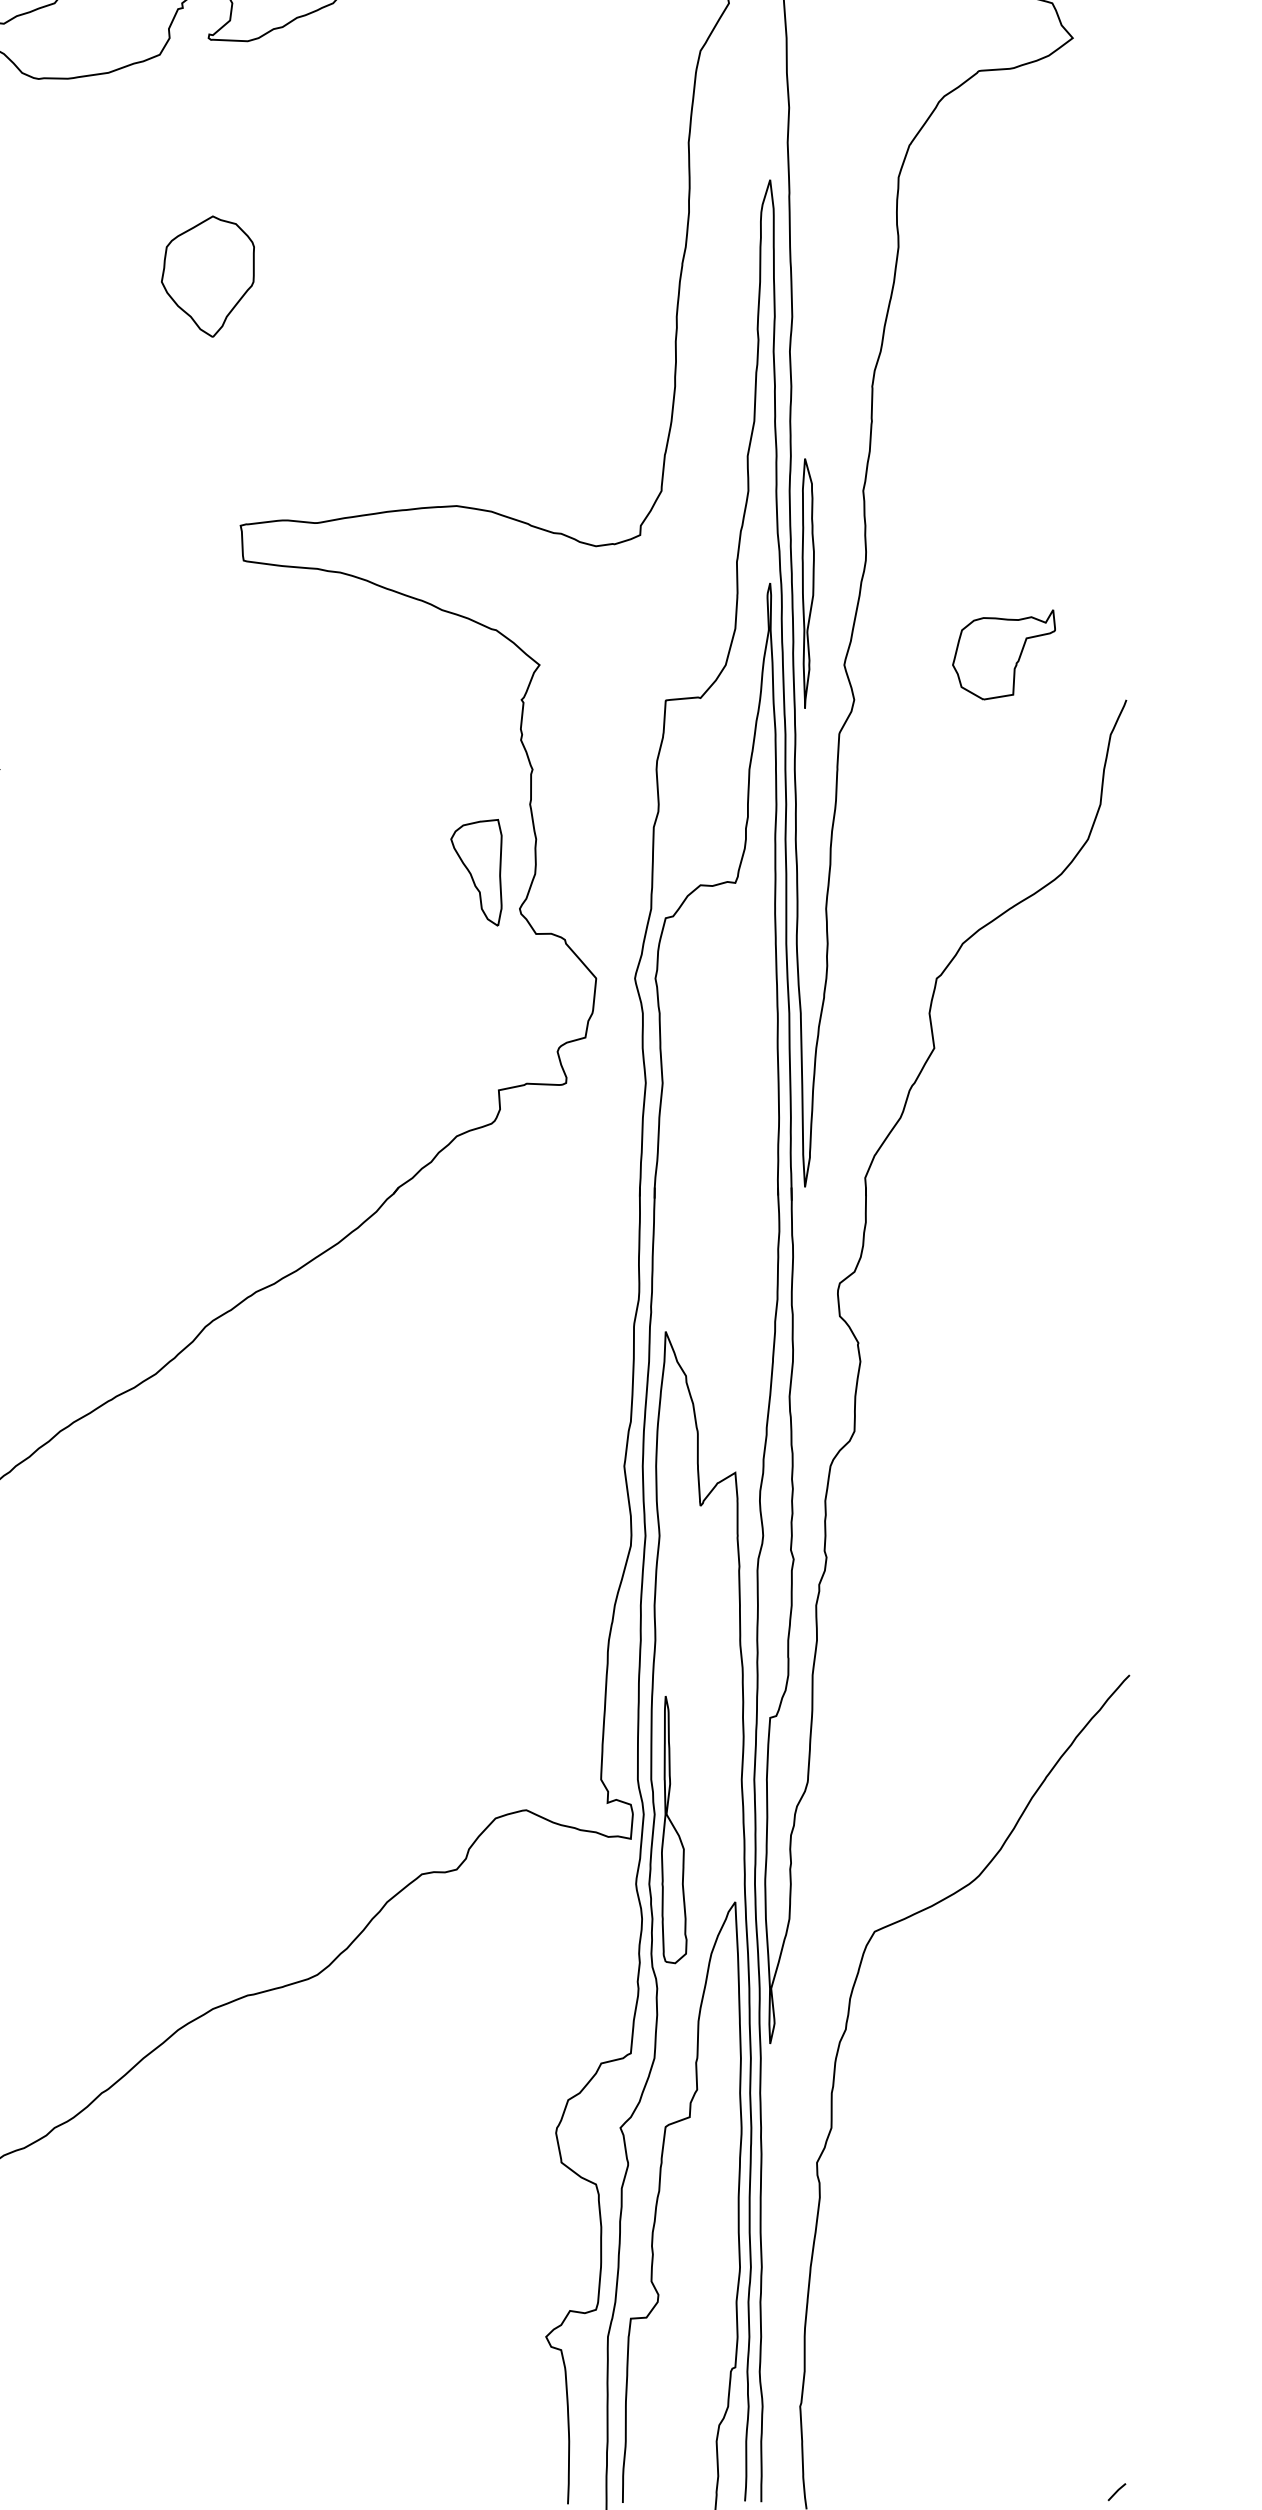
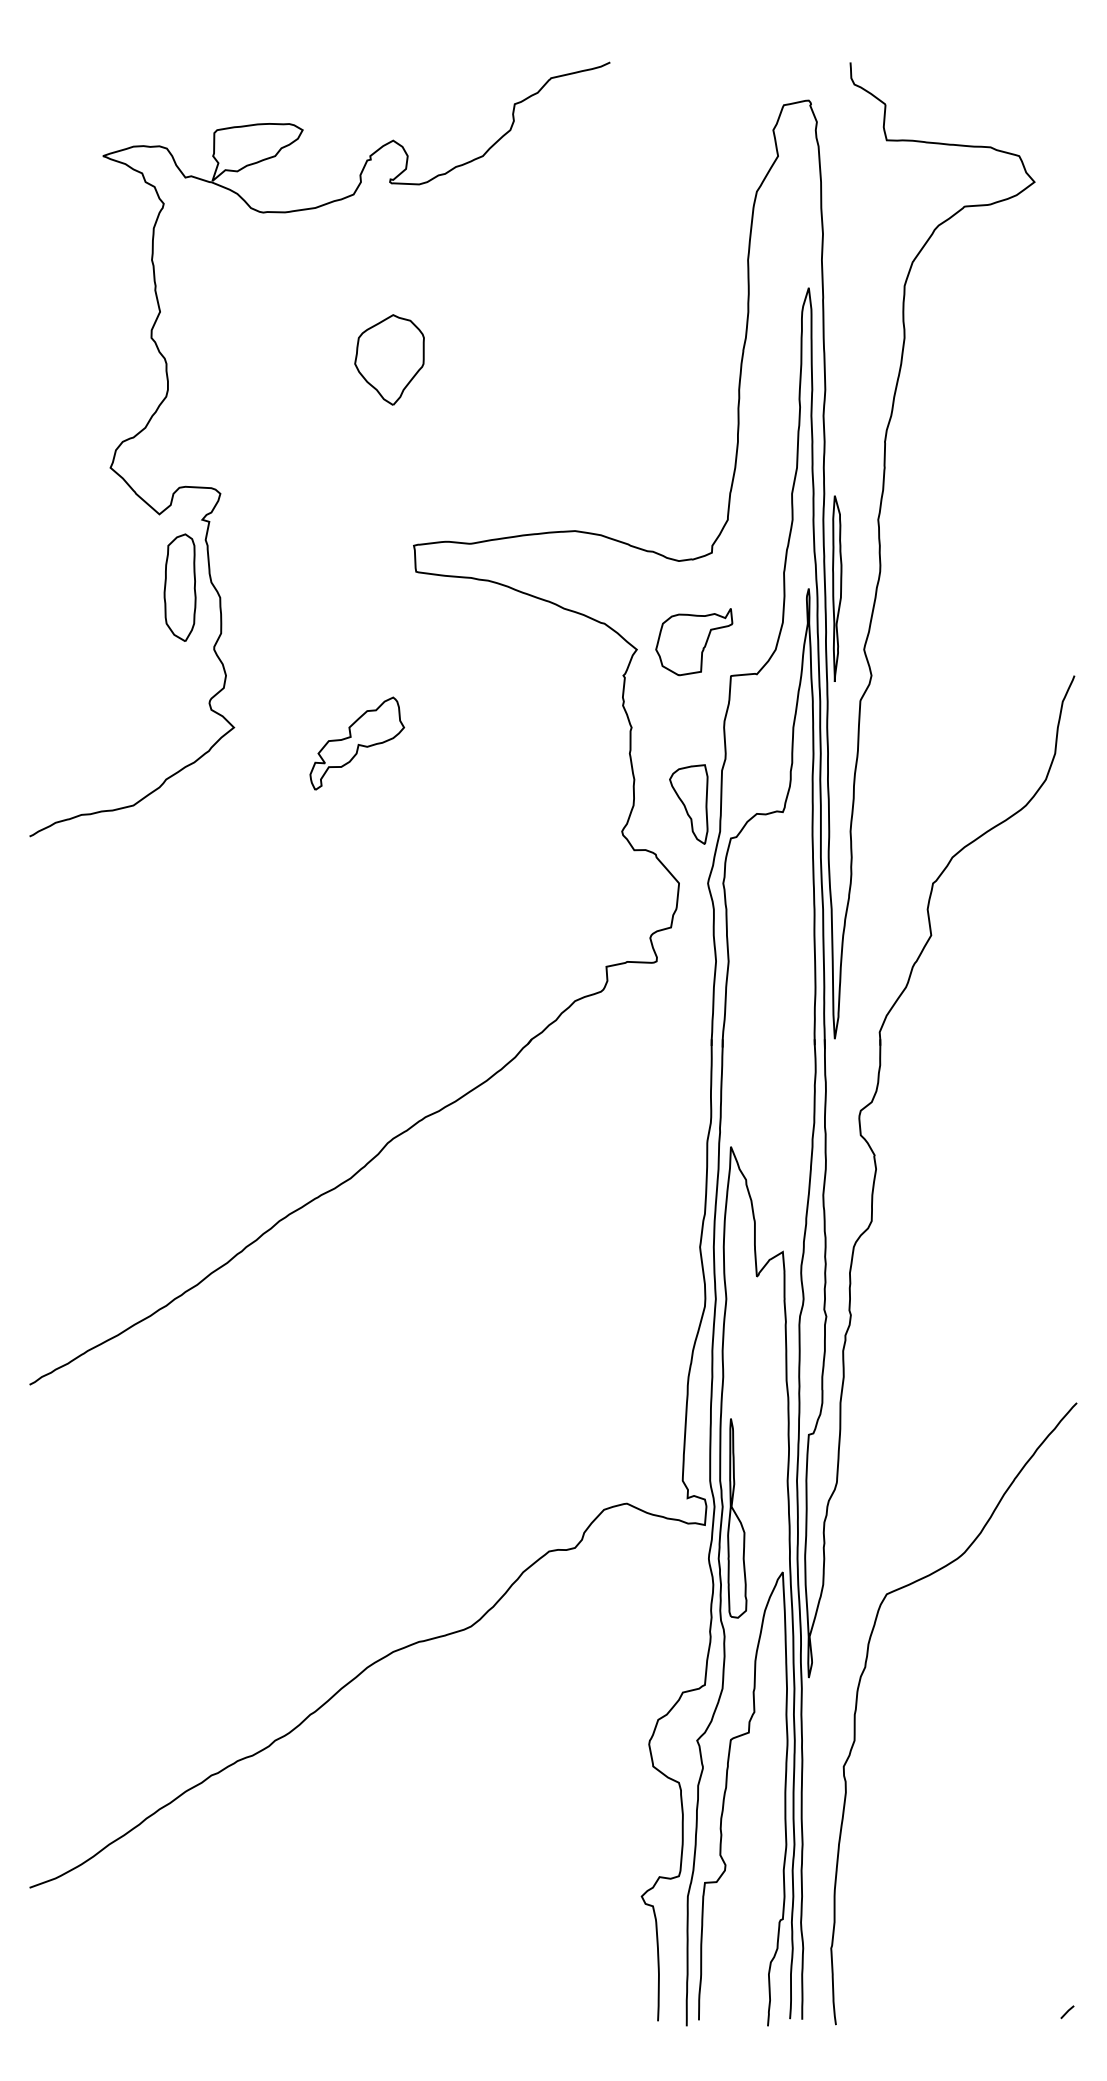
part: (1004, 655) -> (694, 642), moved
part: (164, 790) -> (357, 743), added
part: (476, 872) -> (688, 804), moved

